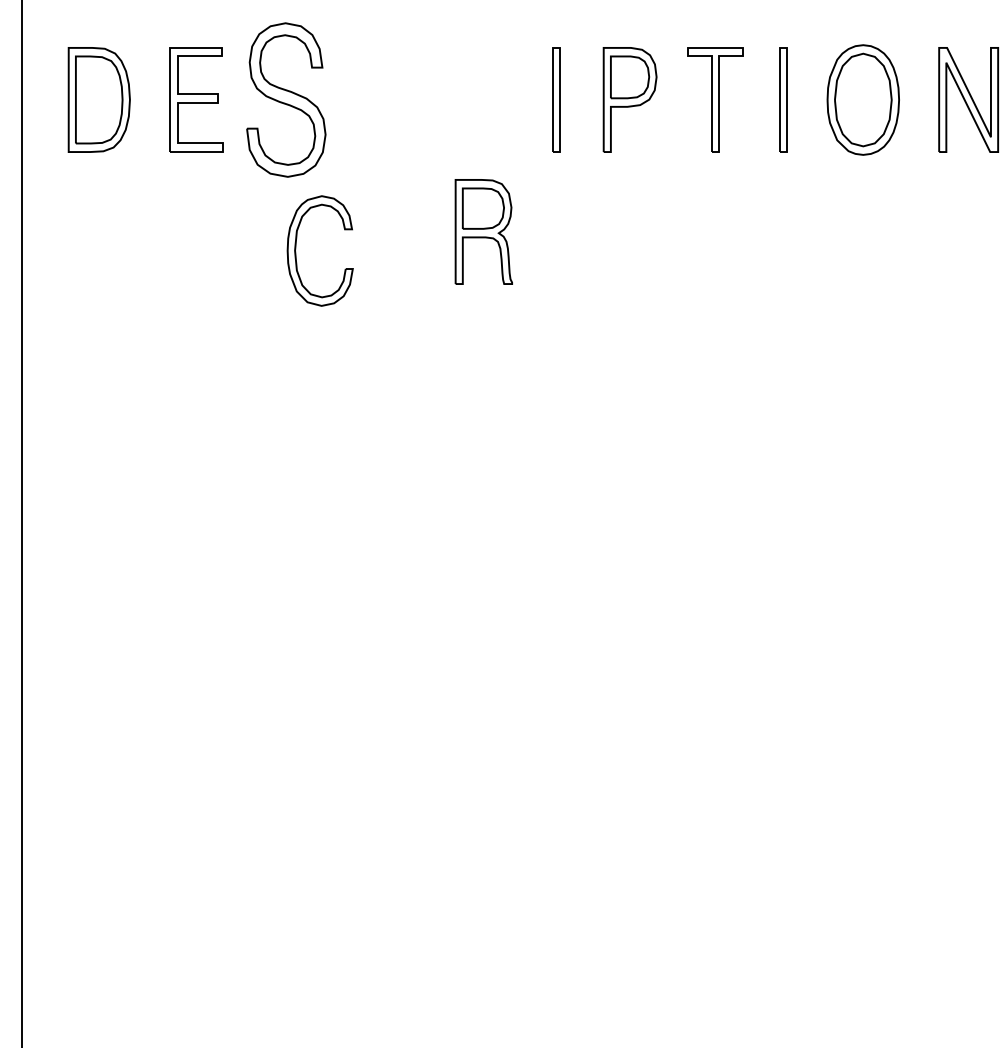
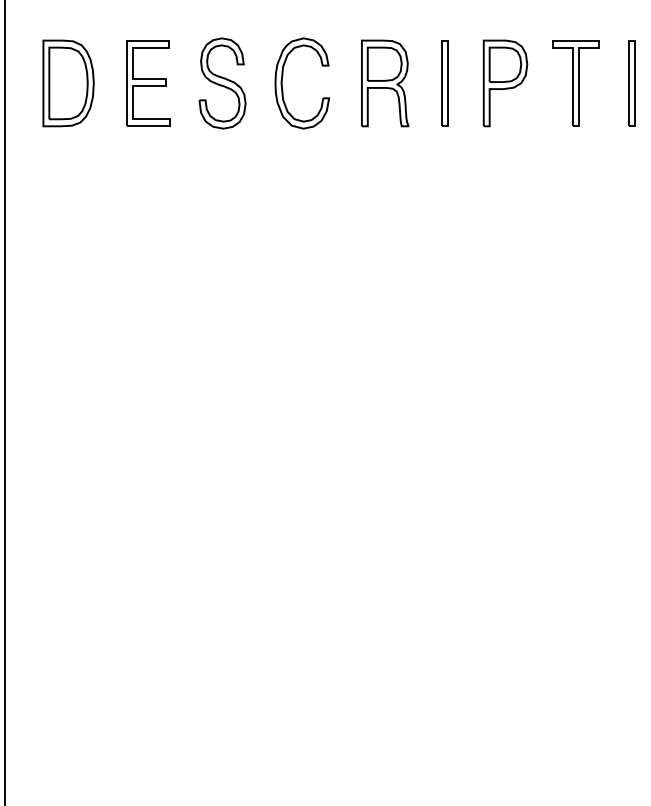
part: (286, 99) -> (222, 83), size x0.71
part: (483, 231) -> (384, 83), moved
part: (296, 249) -> (282, 82), moved

